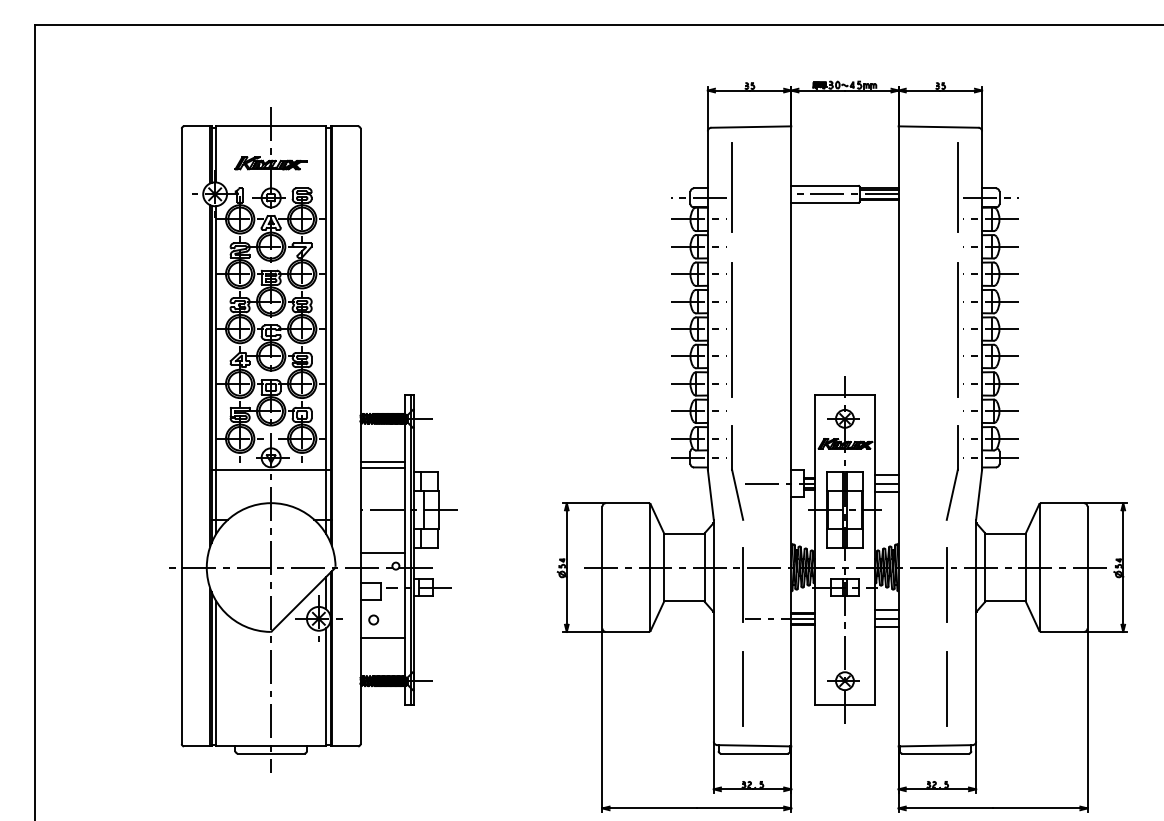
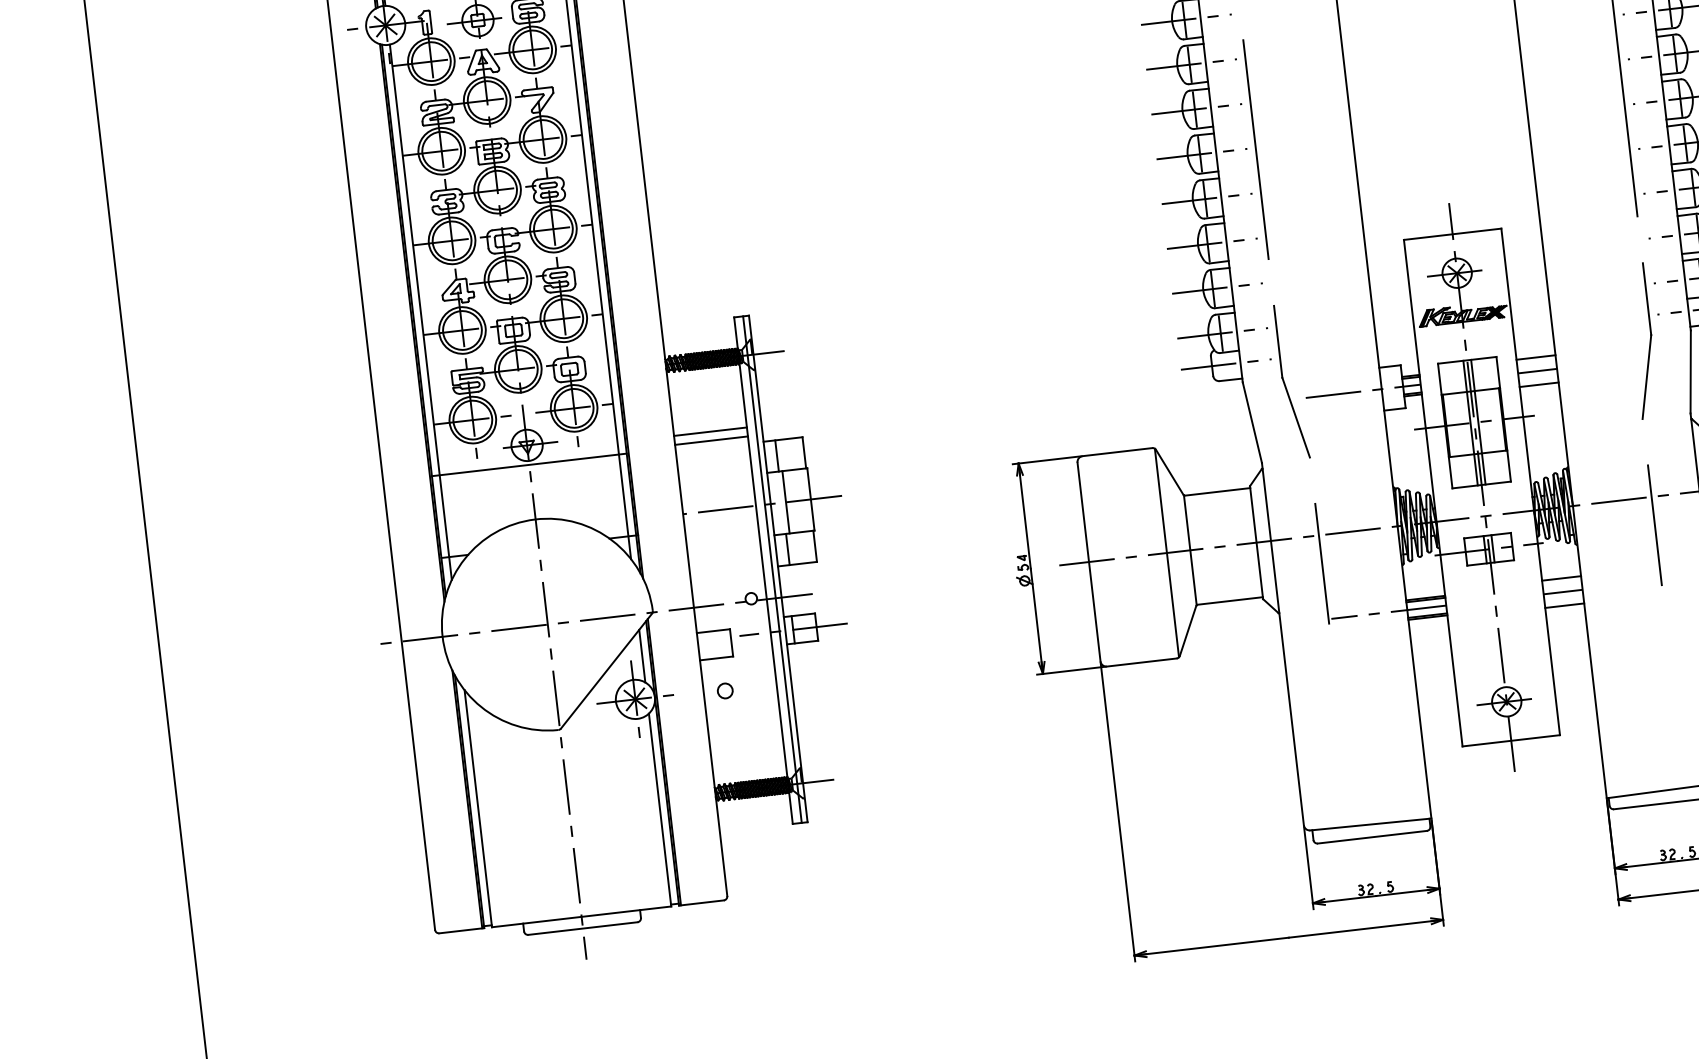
line: (382, 552) -> (726, 579), removed
line: (382, 637) -> (742, 717), removed
line: (742, 688) -> (1340, 733), removed
line: (946, 688) -> (1674, 694), removed

